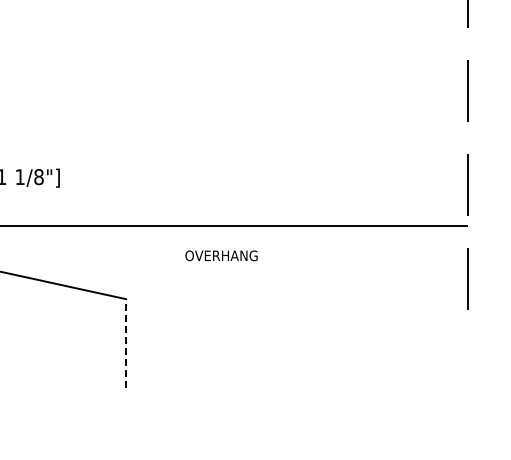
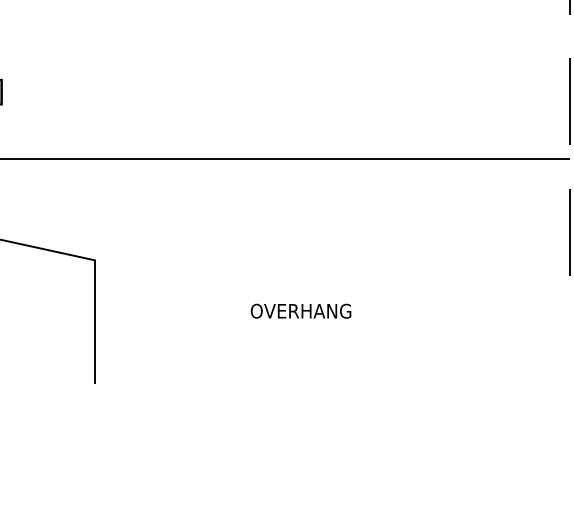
text: (221, 255) -> (300, 310), moved
line: (126, 343) -> (95, 321), dashed -> solid

